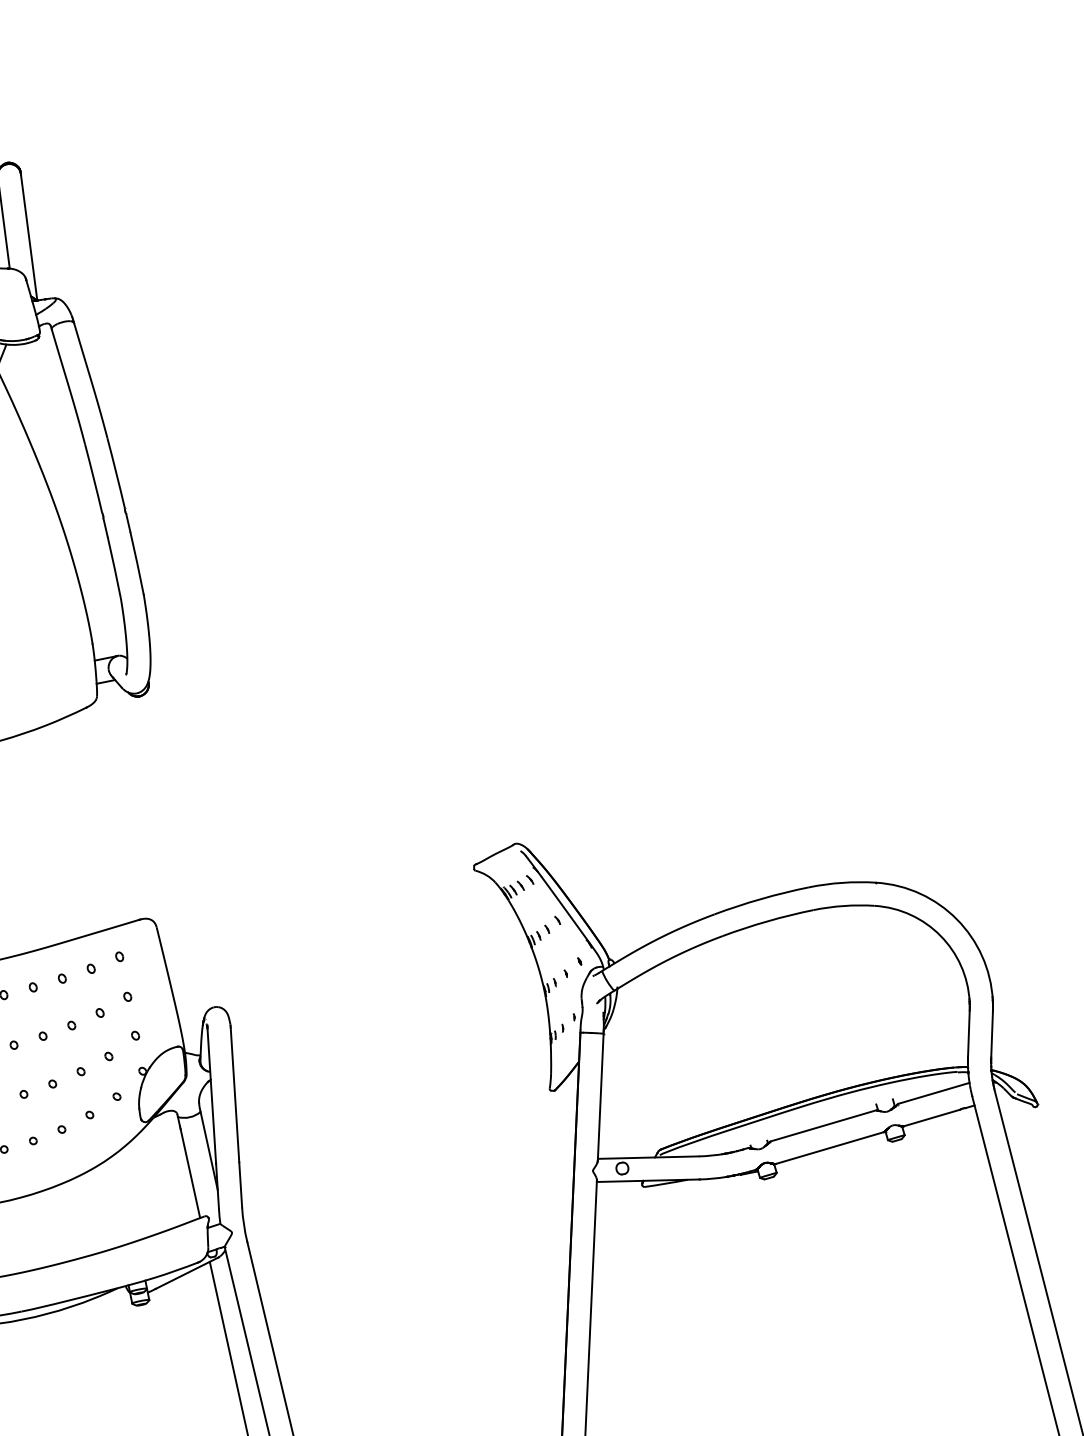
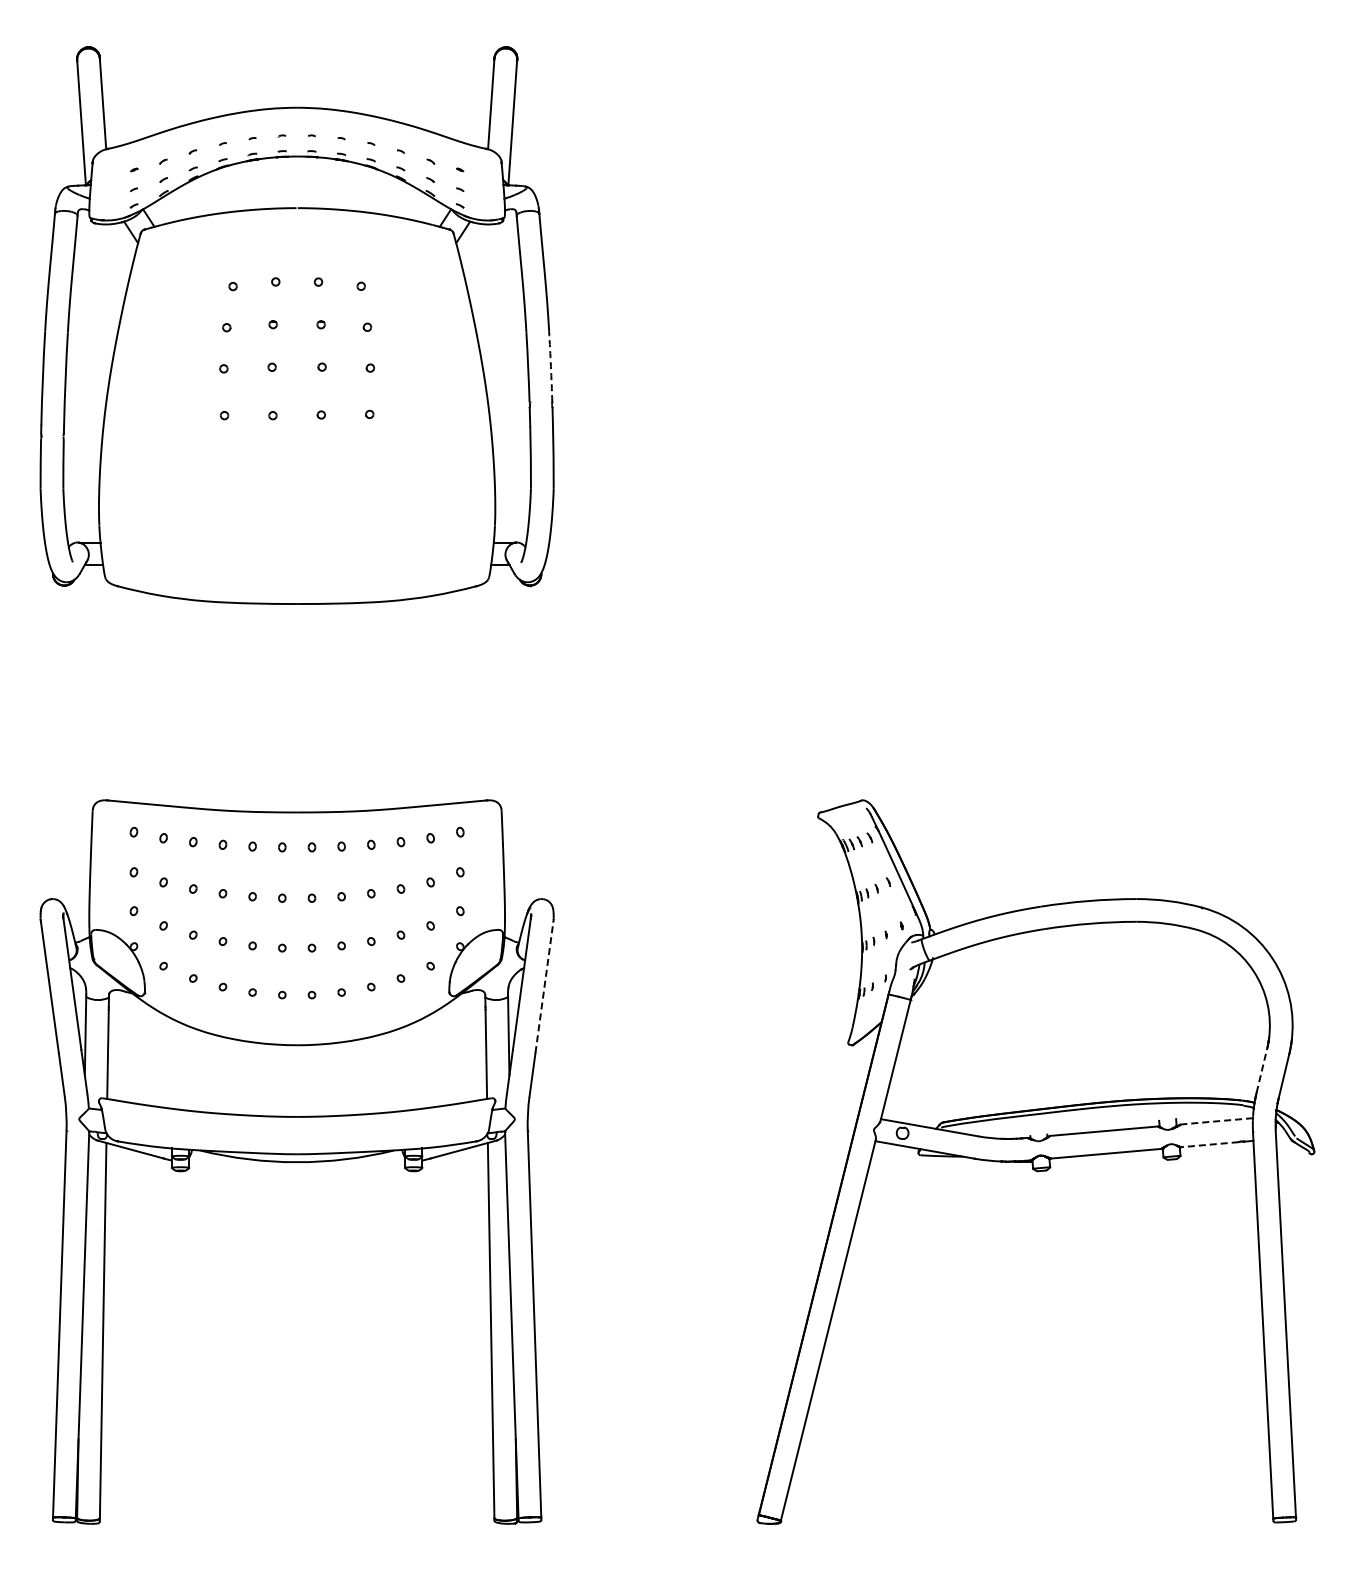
arc: (115, 473) -> (550, 366), solid -> dashed
line: (968, 1033) -> (1261, 1070), solid -> dashed
line: (933, 1093) -> (1216, 1121), solid -> dashed
line: (234, 1094) -> (544, 986), solid -> dashed
line: (932, 1117) -> (1210, 1144), solid -> dashed

